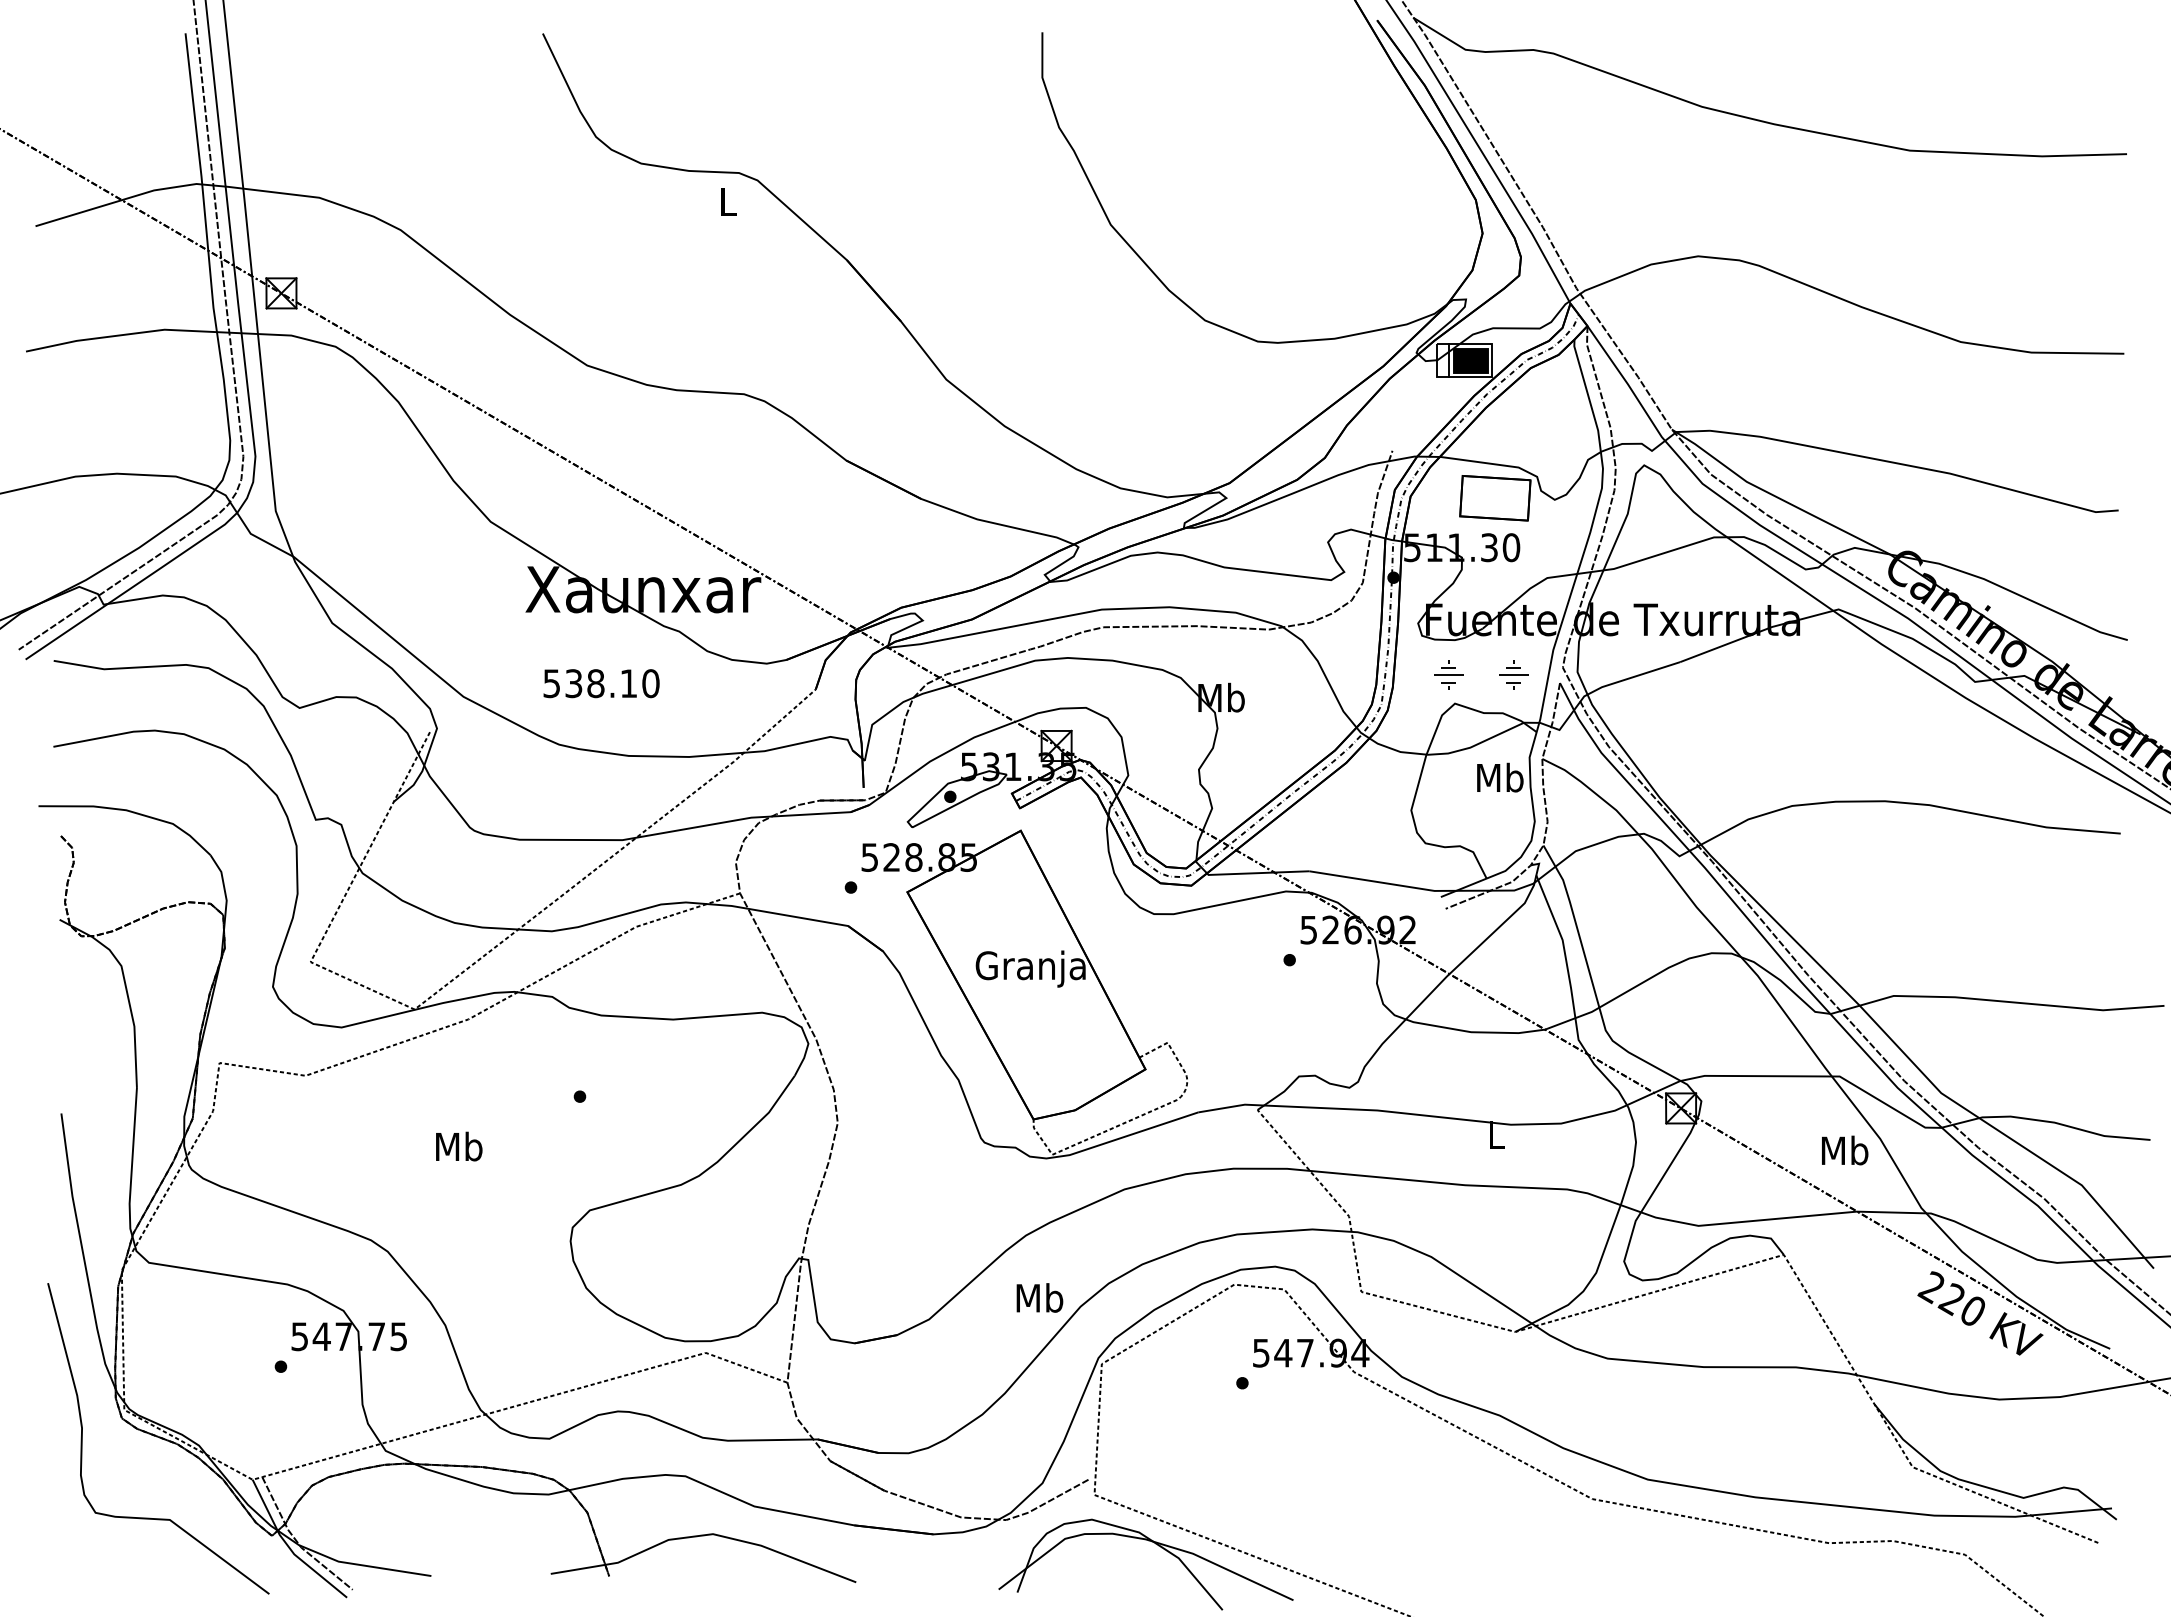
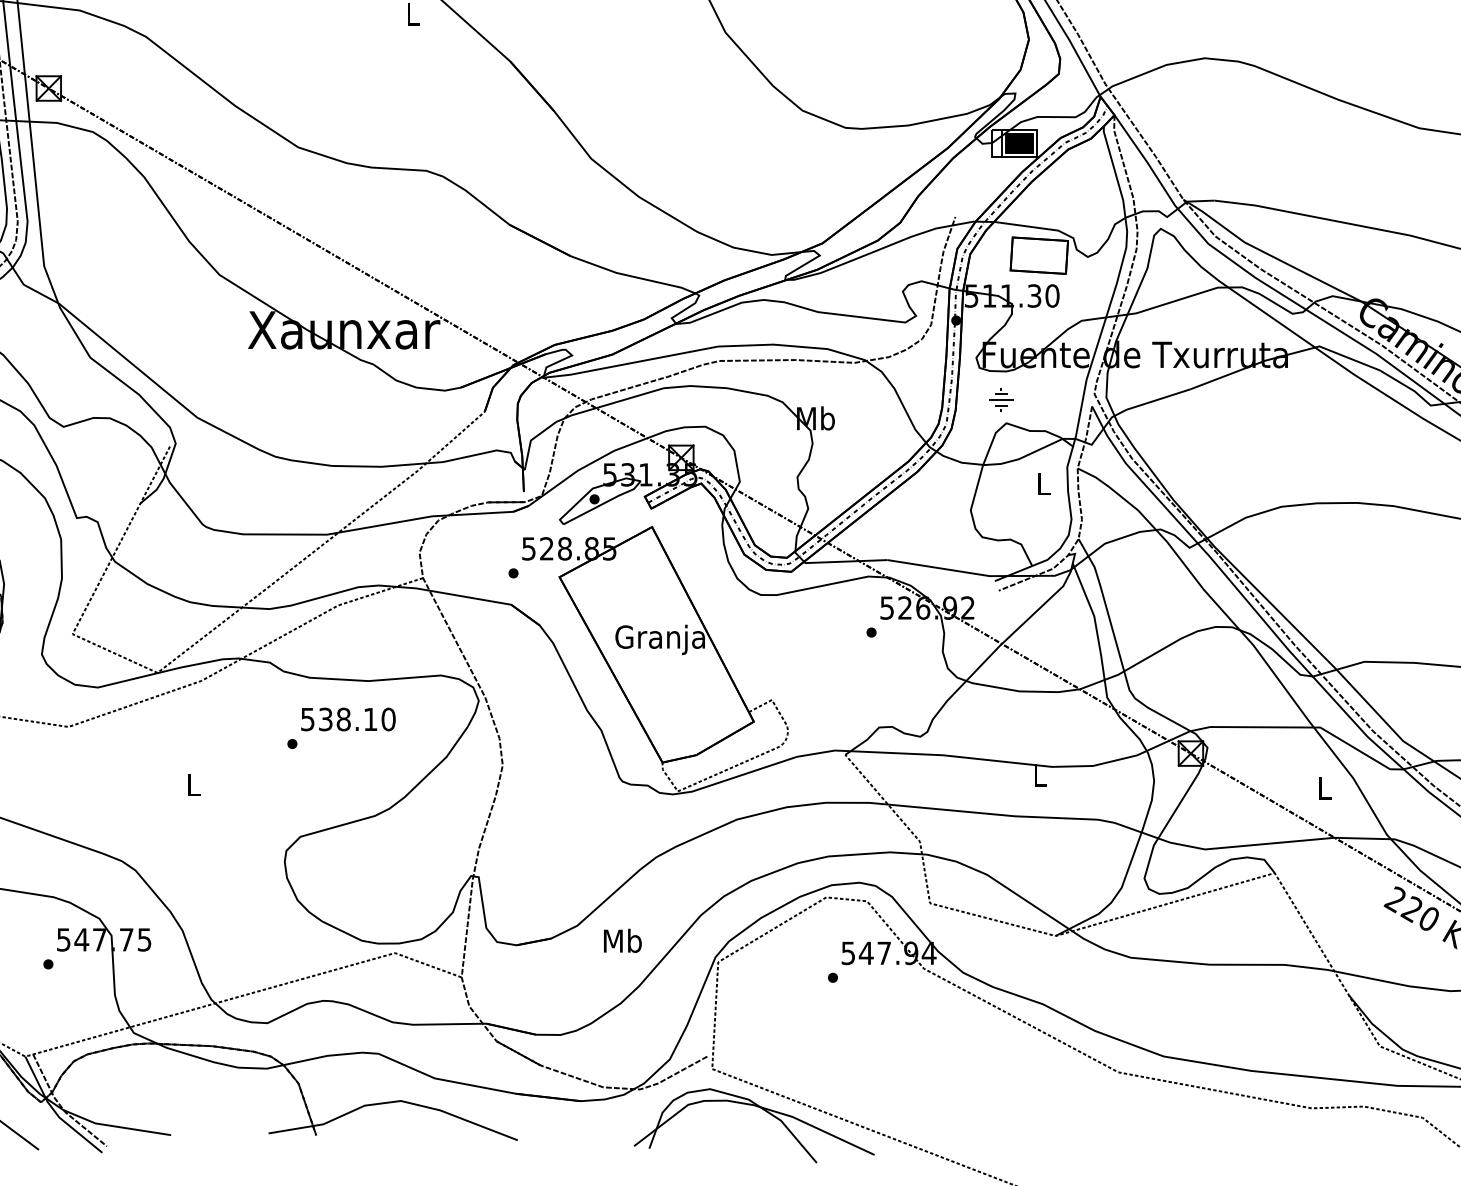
part: (1513, 674) -> (1054, 399), removed
text: (601, 683) -> (348, 719), moved
text: (1500, 777) -> (1043, 483), Mb -> L
text: (459, 1146) -> (194, 784), Mb -> L
text: (1845, 1150) -> (1325, 787), Mb -> L
text: (1039, 1297) -> (622, 940), moved

